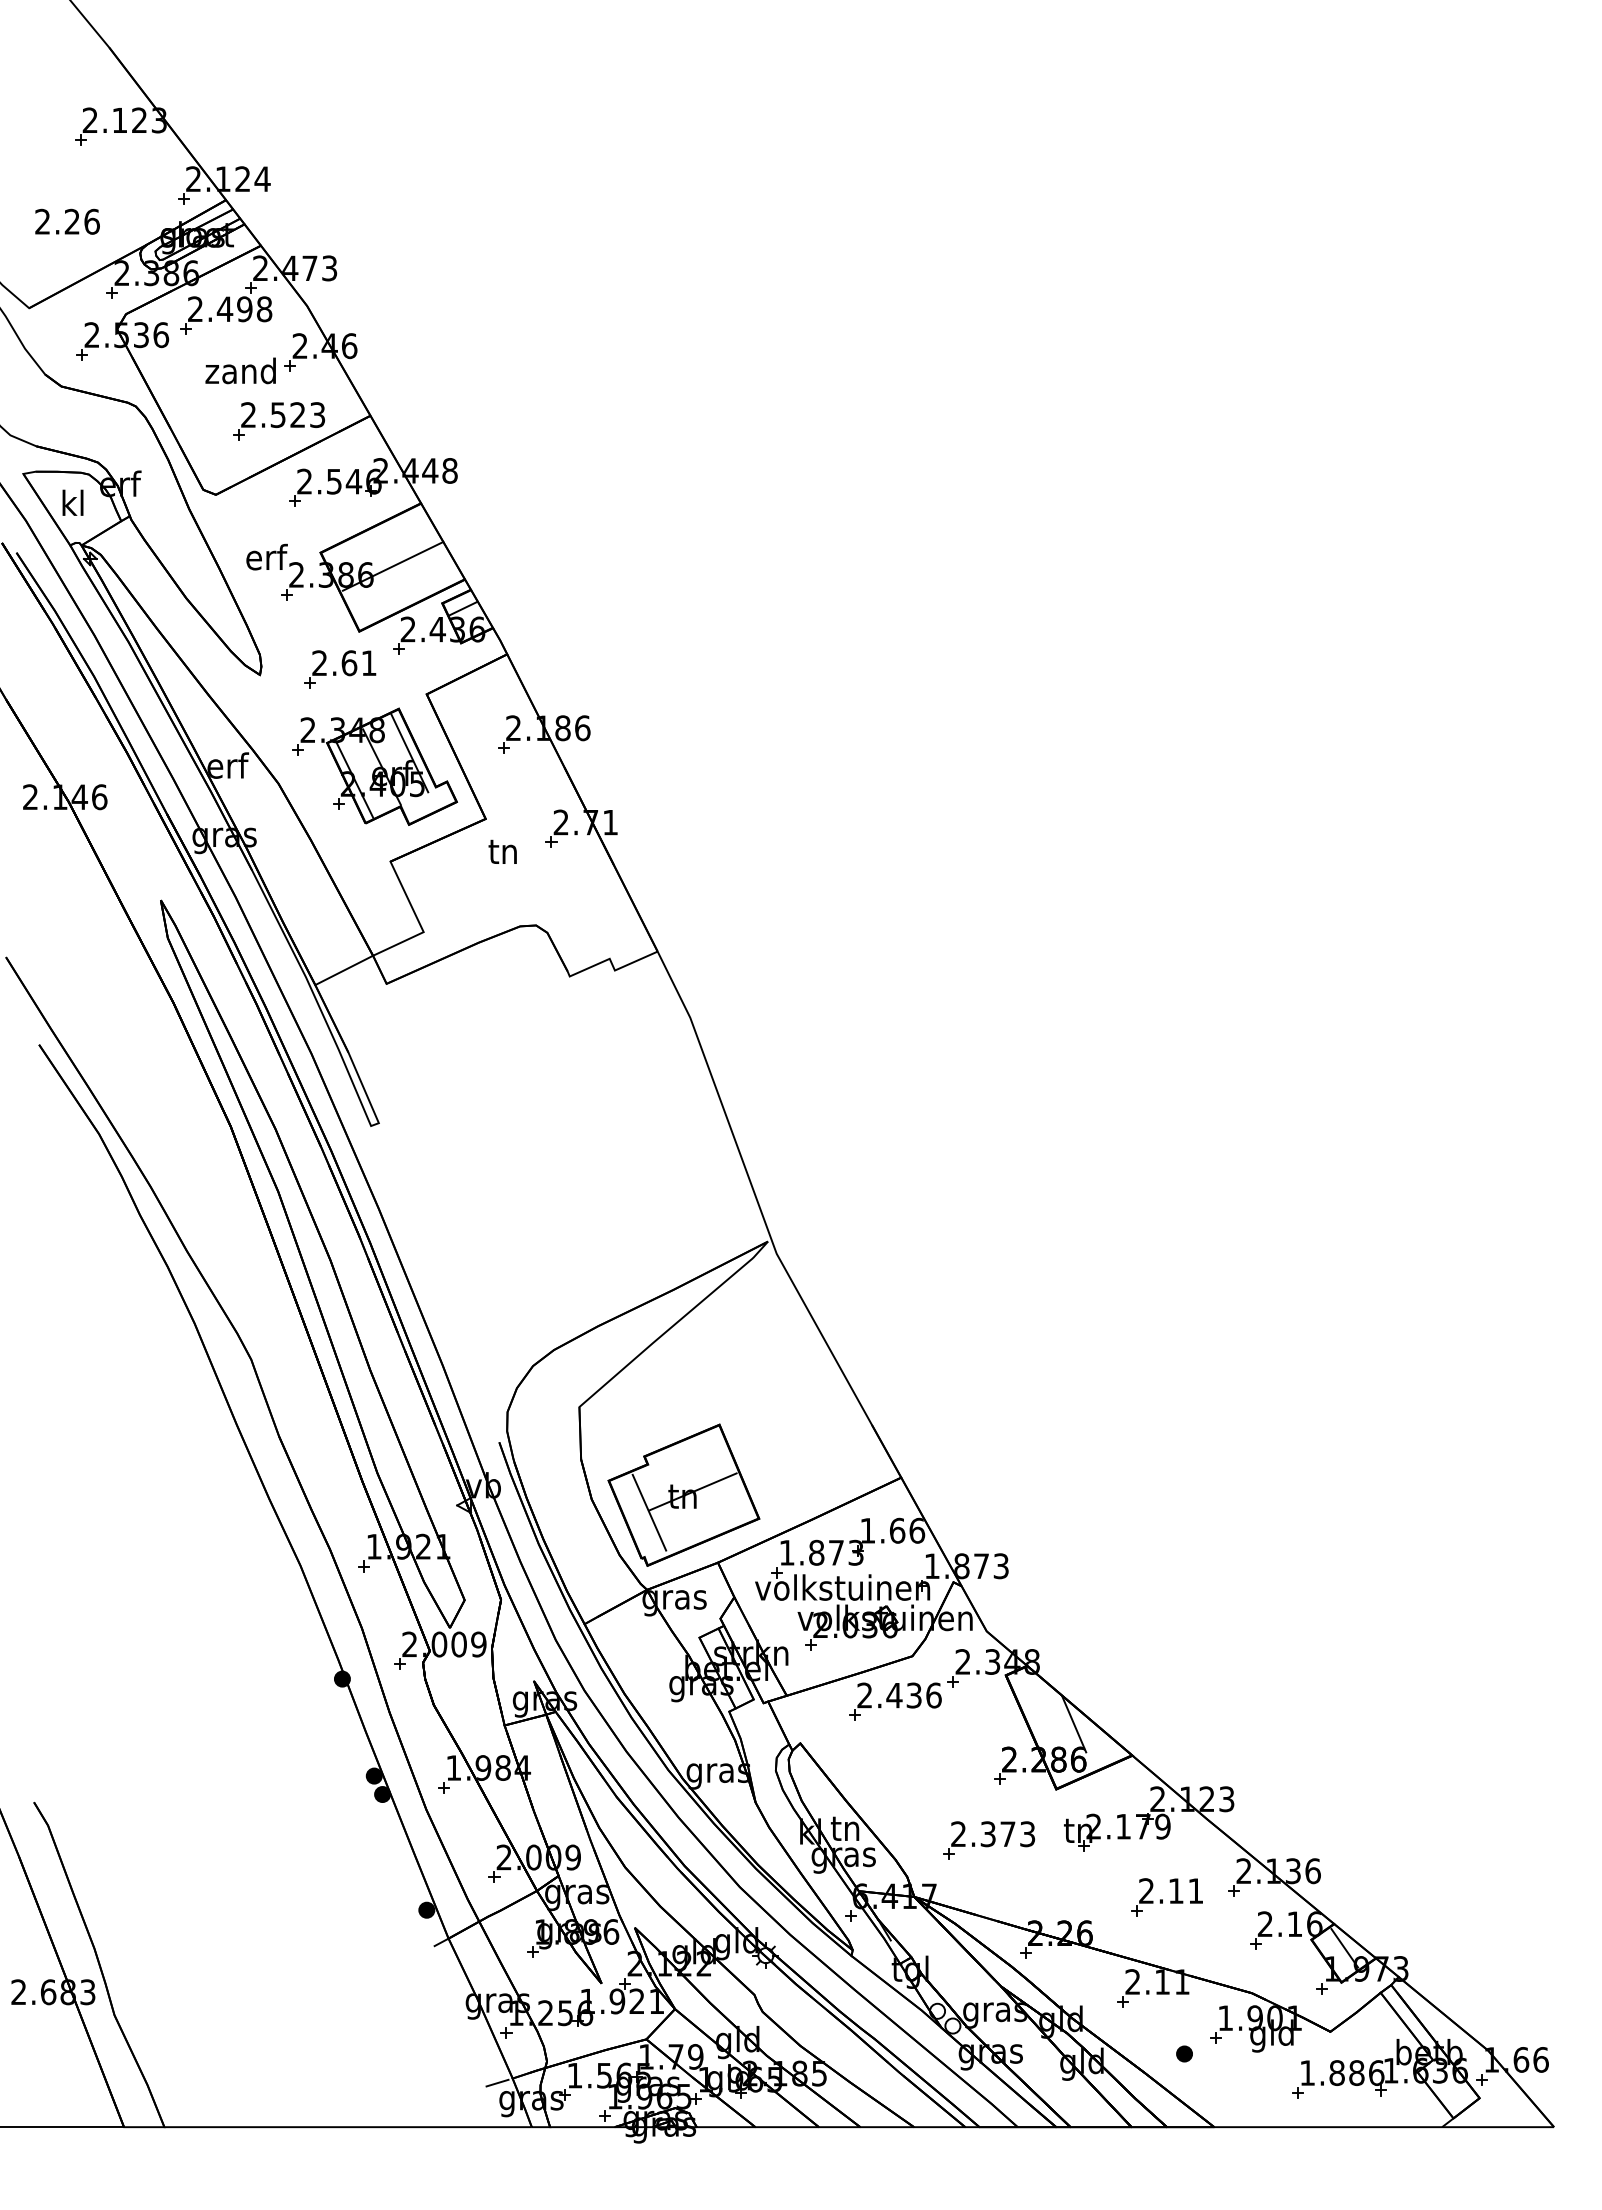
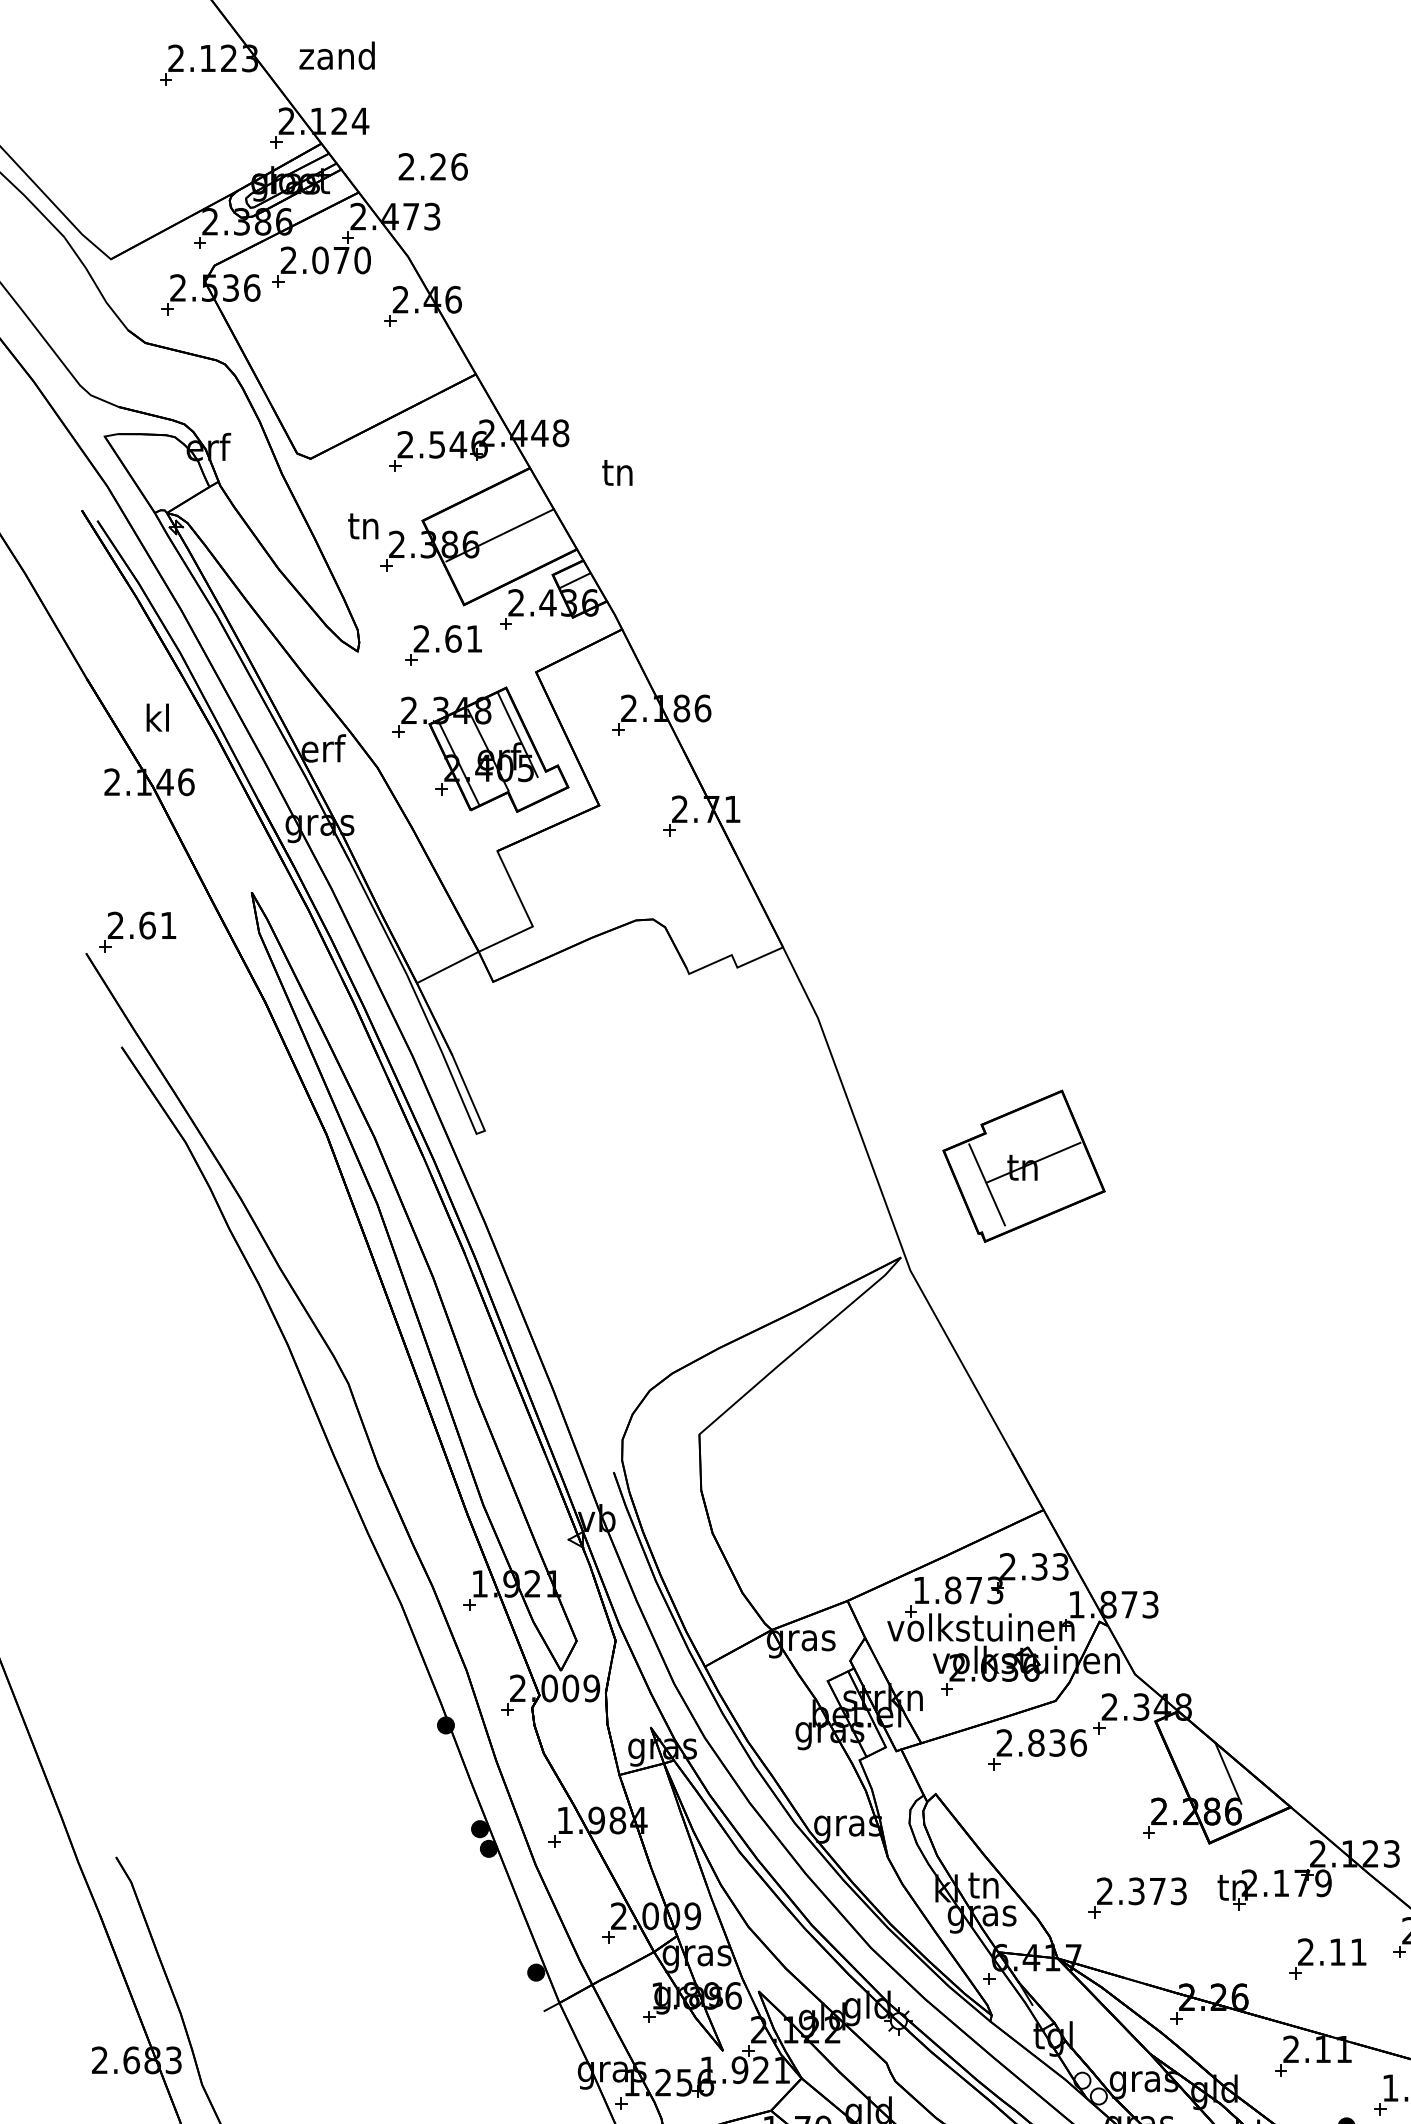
text: (67, 221) -> (433, 166), moved
text: (244, 309) -> (341, 260), 2.498 -> 2.070
text: (240, 370) -> (336, 55), moved
part: (278, 421) -> (377, 380), removed
text: (72, 502) -> (157, 717), moved
text: (266, 556) -> (364, 524), erf -> tn
text: (502, 851) -> (617, 472), moved
part: (54, 937) -> (138, 932), added
part: (683, 1494) -> (1023, 1165), moved
text: (892, 1530) -> (1034, 1566), 1.66 -> 2.33
text: (894, 1695) -> (1036, 1742), 2.436 -> 2.836

